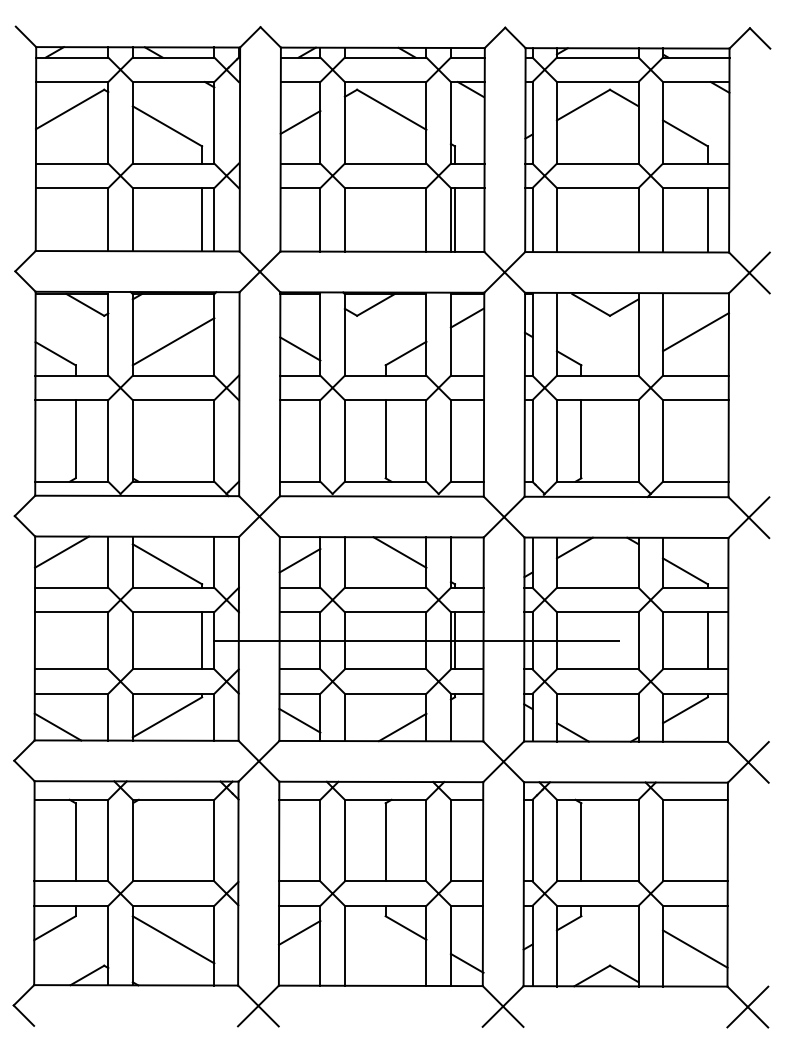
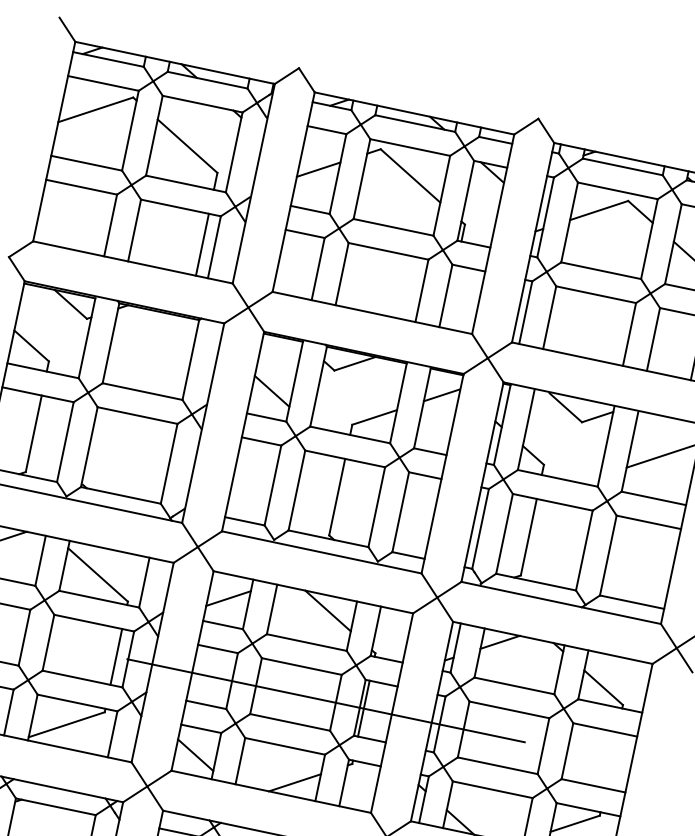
line: (455, 219) -> (450, 296), removed
line: (173, 341) -> (149, 358), removed
line: (707, 640) -> (611, 759), removed

